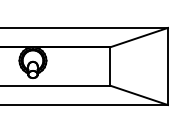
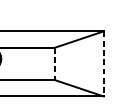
line: (110, 66) -> (55, 63), solid -> dashed
line: (167, 66) -> (103, 63), solid -> dashed

